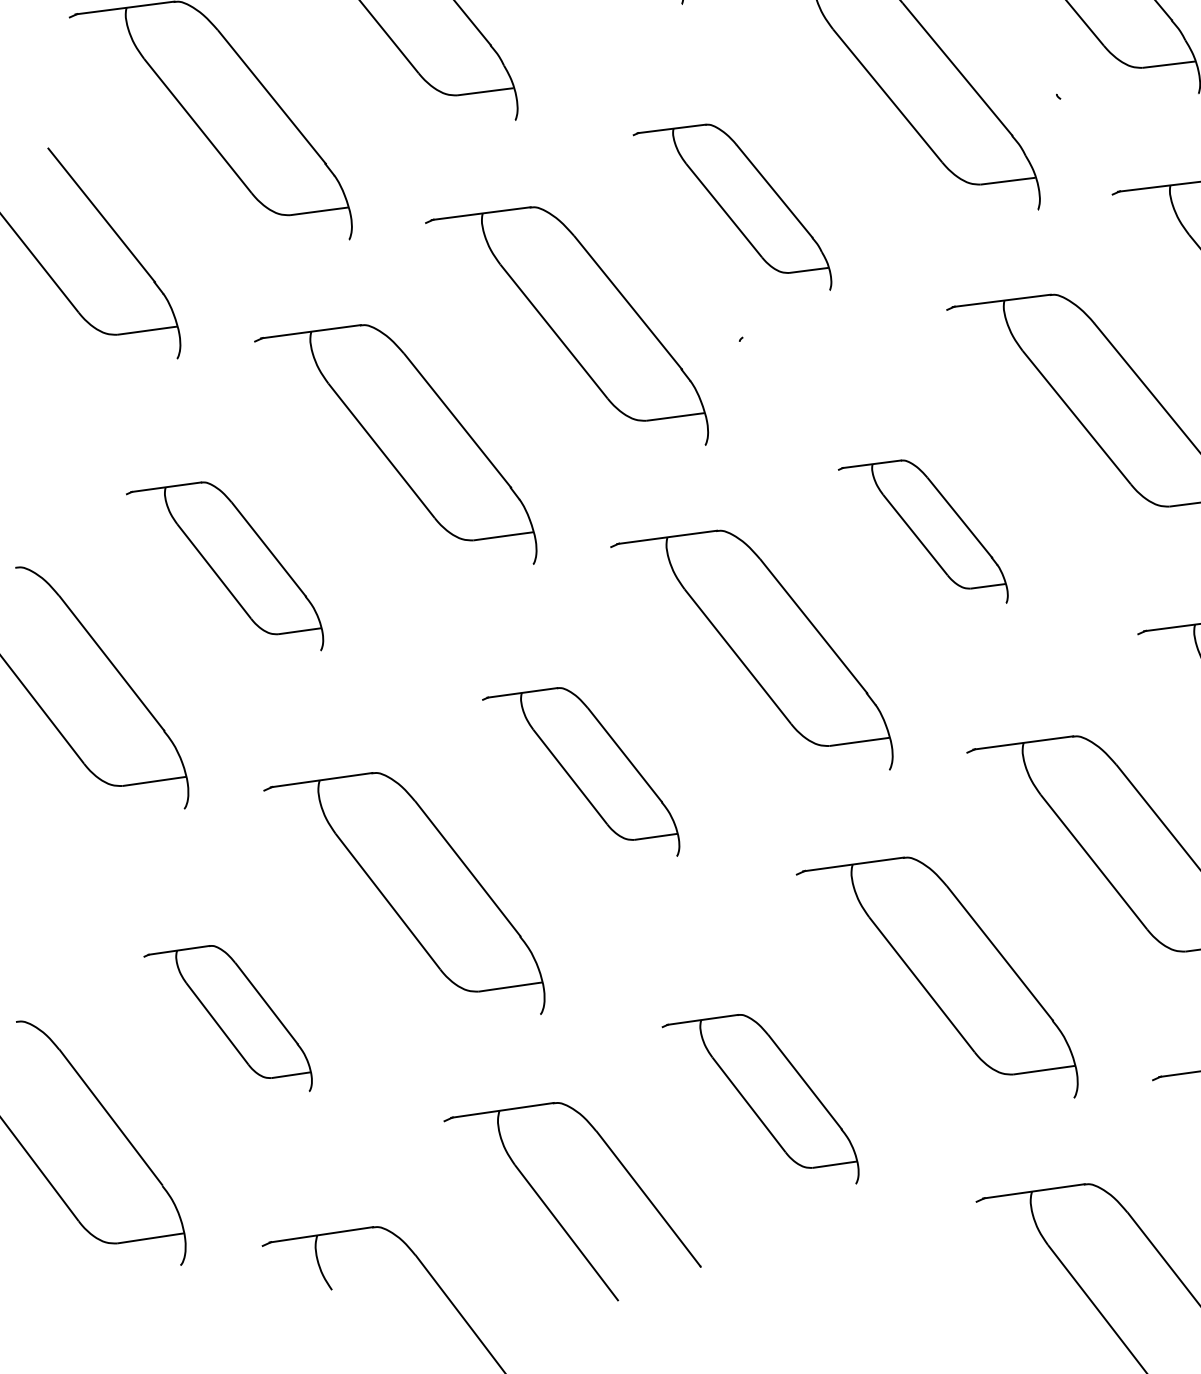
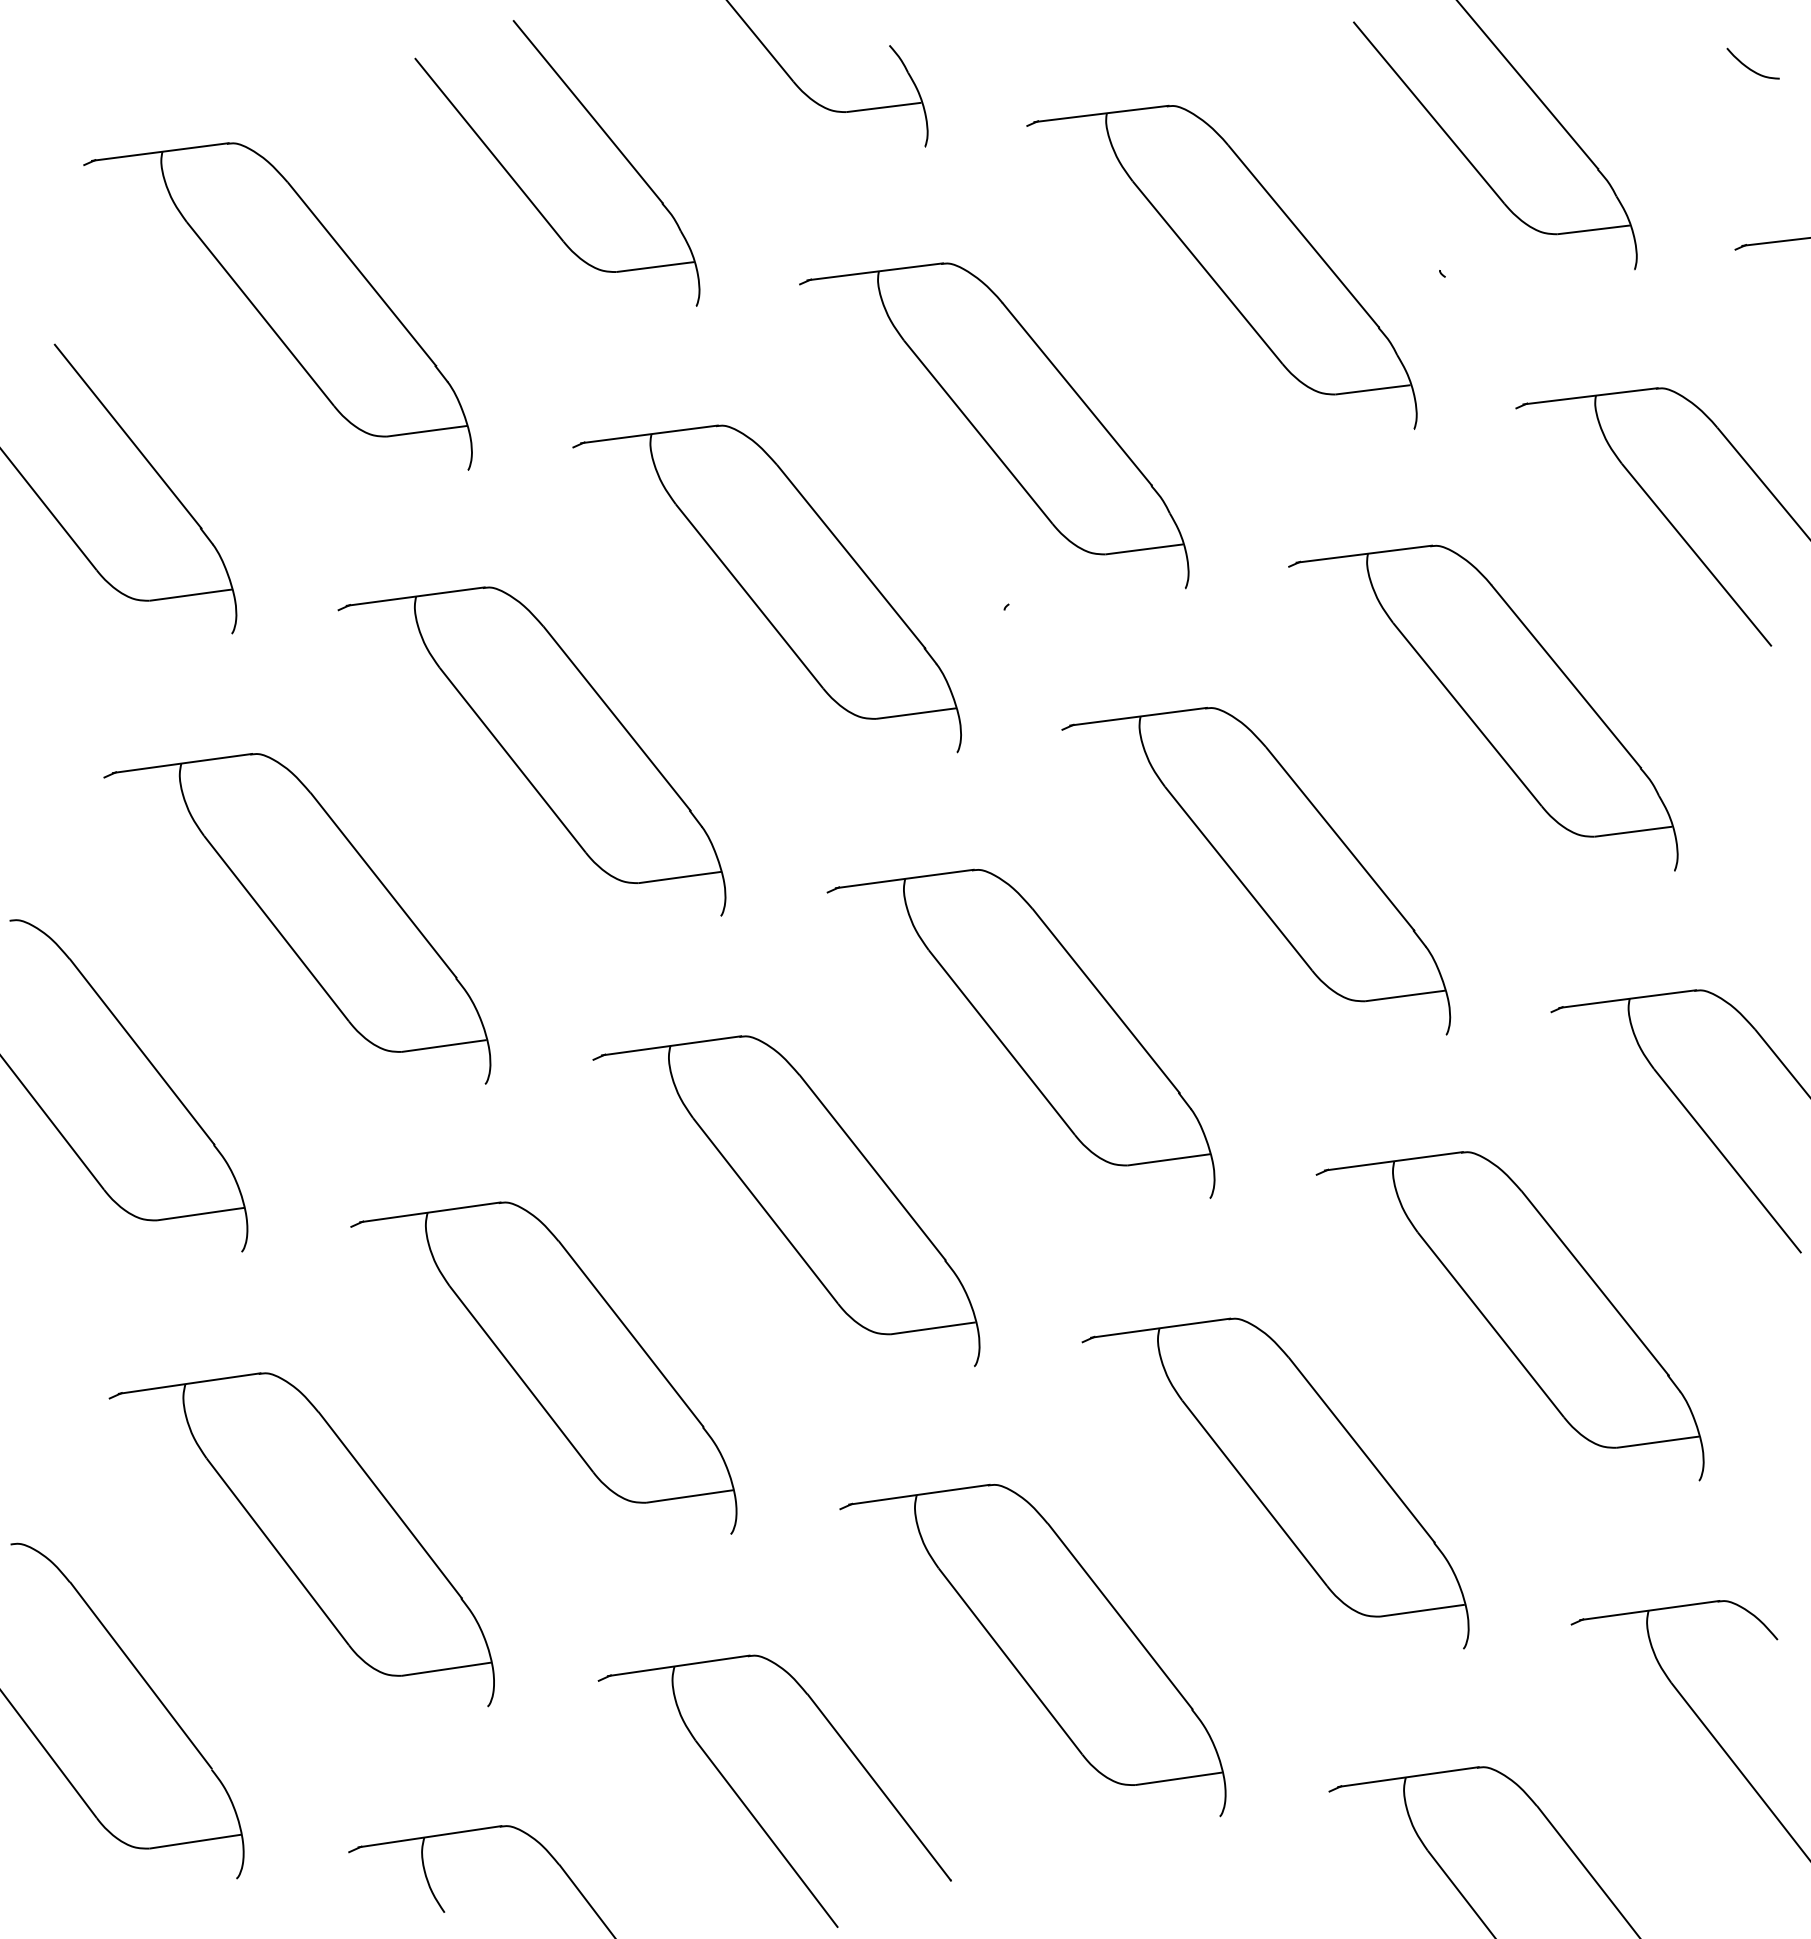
part: (732, 207) -> (994, 425), size x1.43
part: (923, 531) -> (1256, 871), size x1.67
part: (224, 566) -> (297, 918), size x1.43
part: (580, 772) -> (786, 1201), size x1.43
part: (227, 1018) -> (301, 1539), size x1.67
part: (760, 1099) -> (1032, 1650), size x1.43

